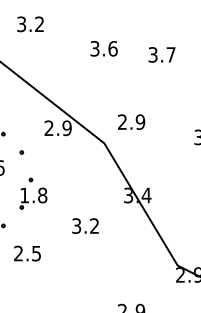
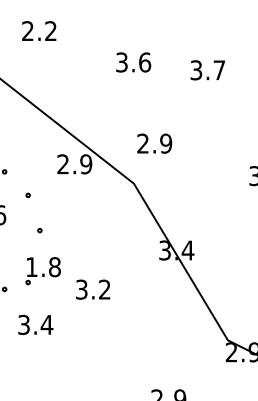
text: (21, 24) -> (27, 31), 3.2 -> 2.2
text: (131, 121) -> (154, 142), moved
part: (33, 198) -> (43, 270), moved
text: (85, 225) -> (93, 288), moved
text: (27, 253) -> (35, 324), 2.5 -> 3.4

